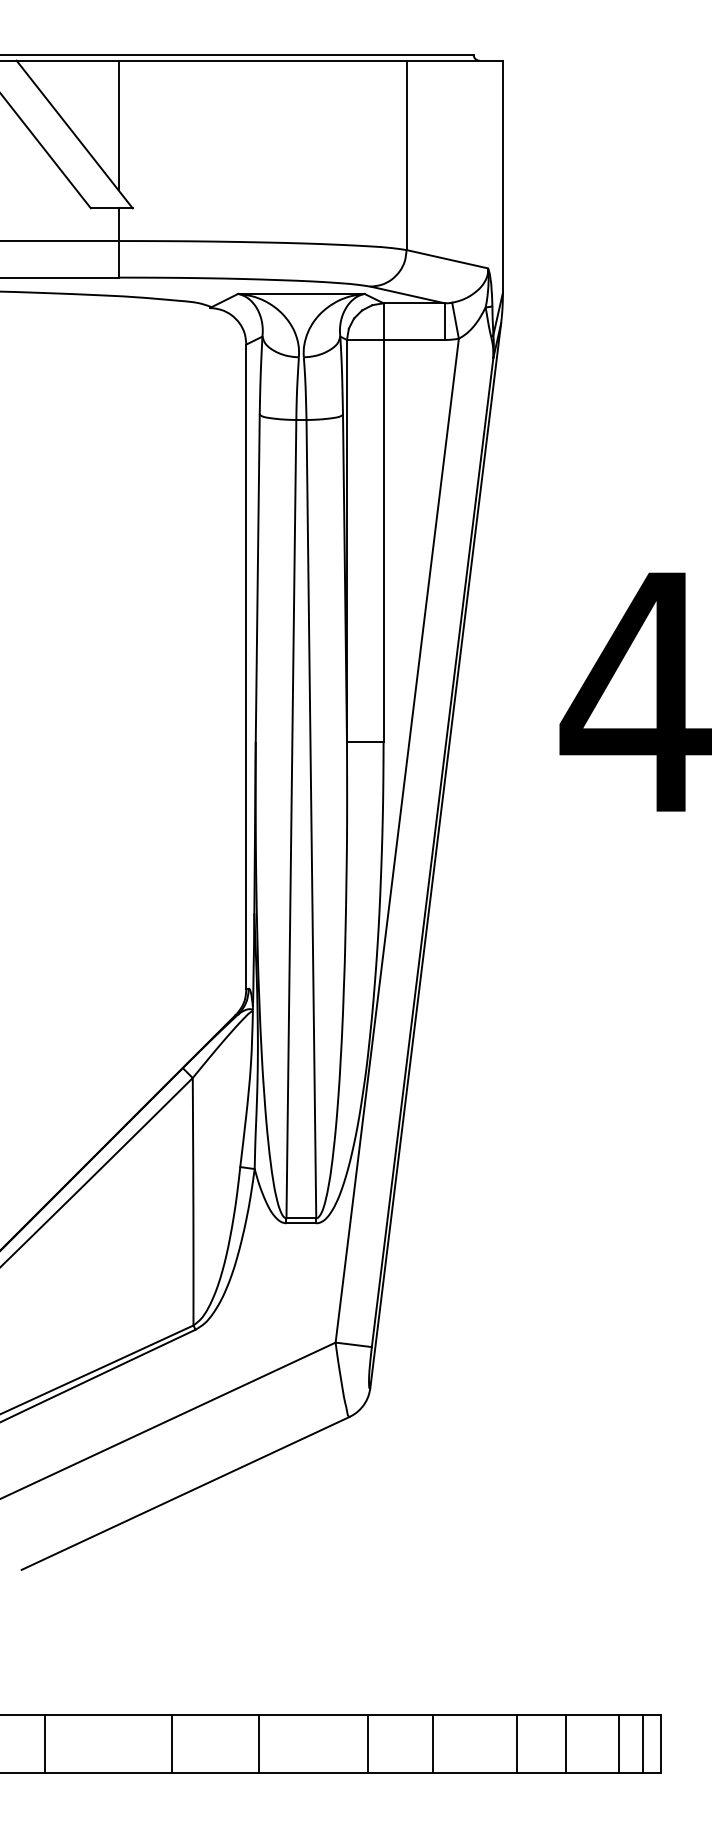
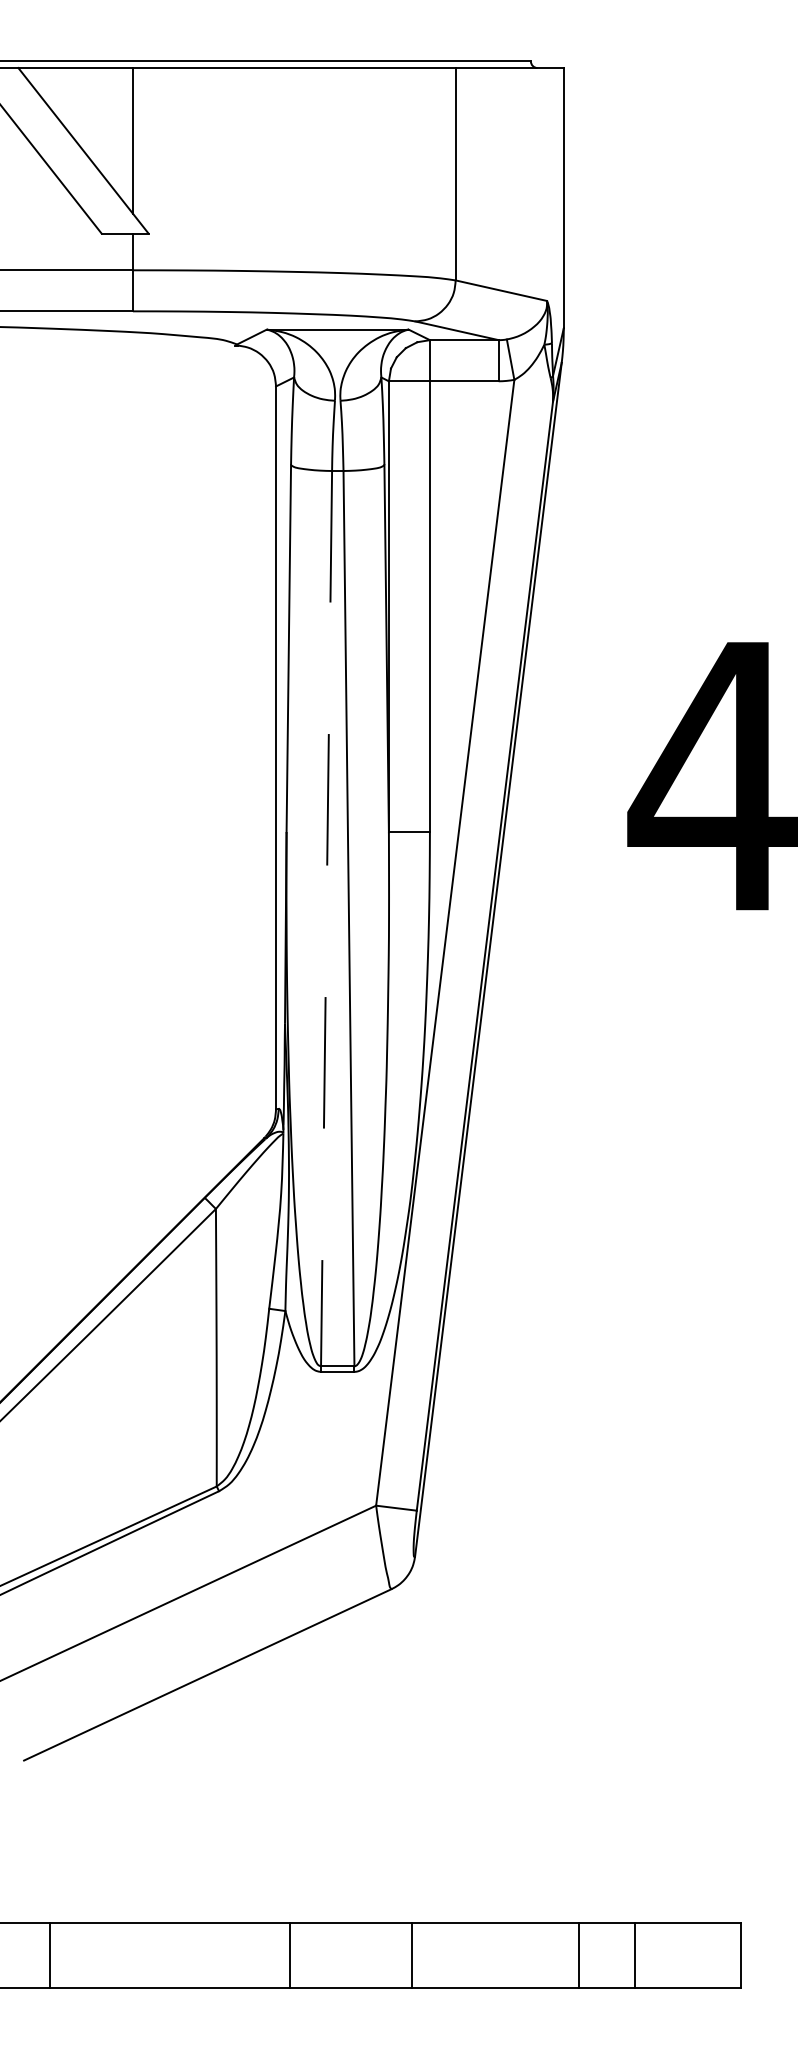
line: (291, 819) -> (326, 918), solid -> dashed
line: (172, 1743) -> (193, 1955), removed
line: (432, 1743) -> (484, 1955), removed
line: (618, 1743) -> (693, 1955), removed
line: (642, 1743) -> (720, 1955), removed

